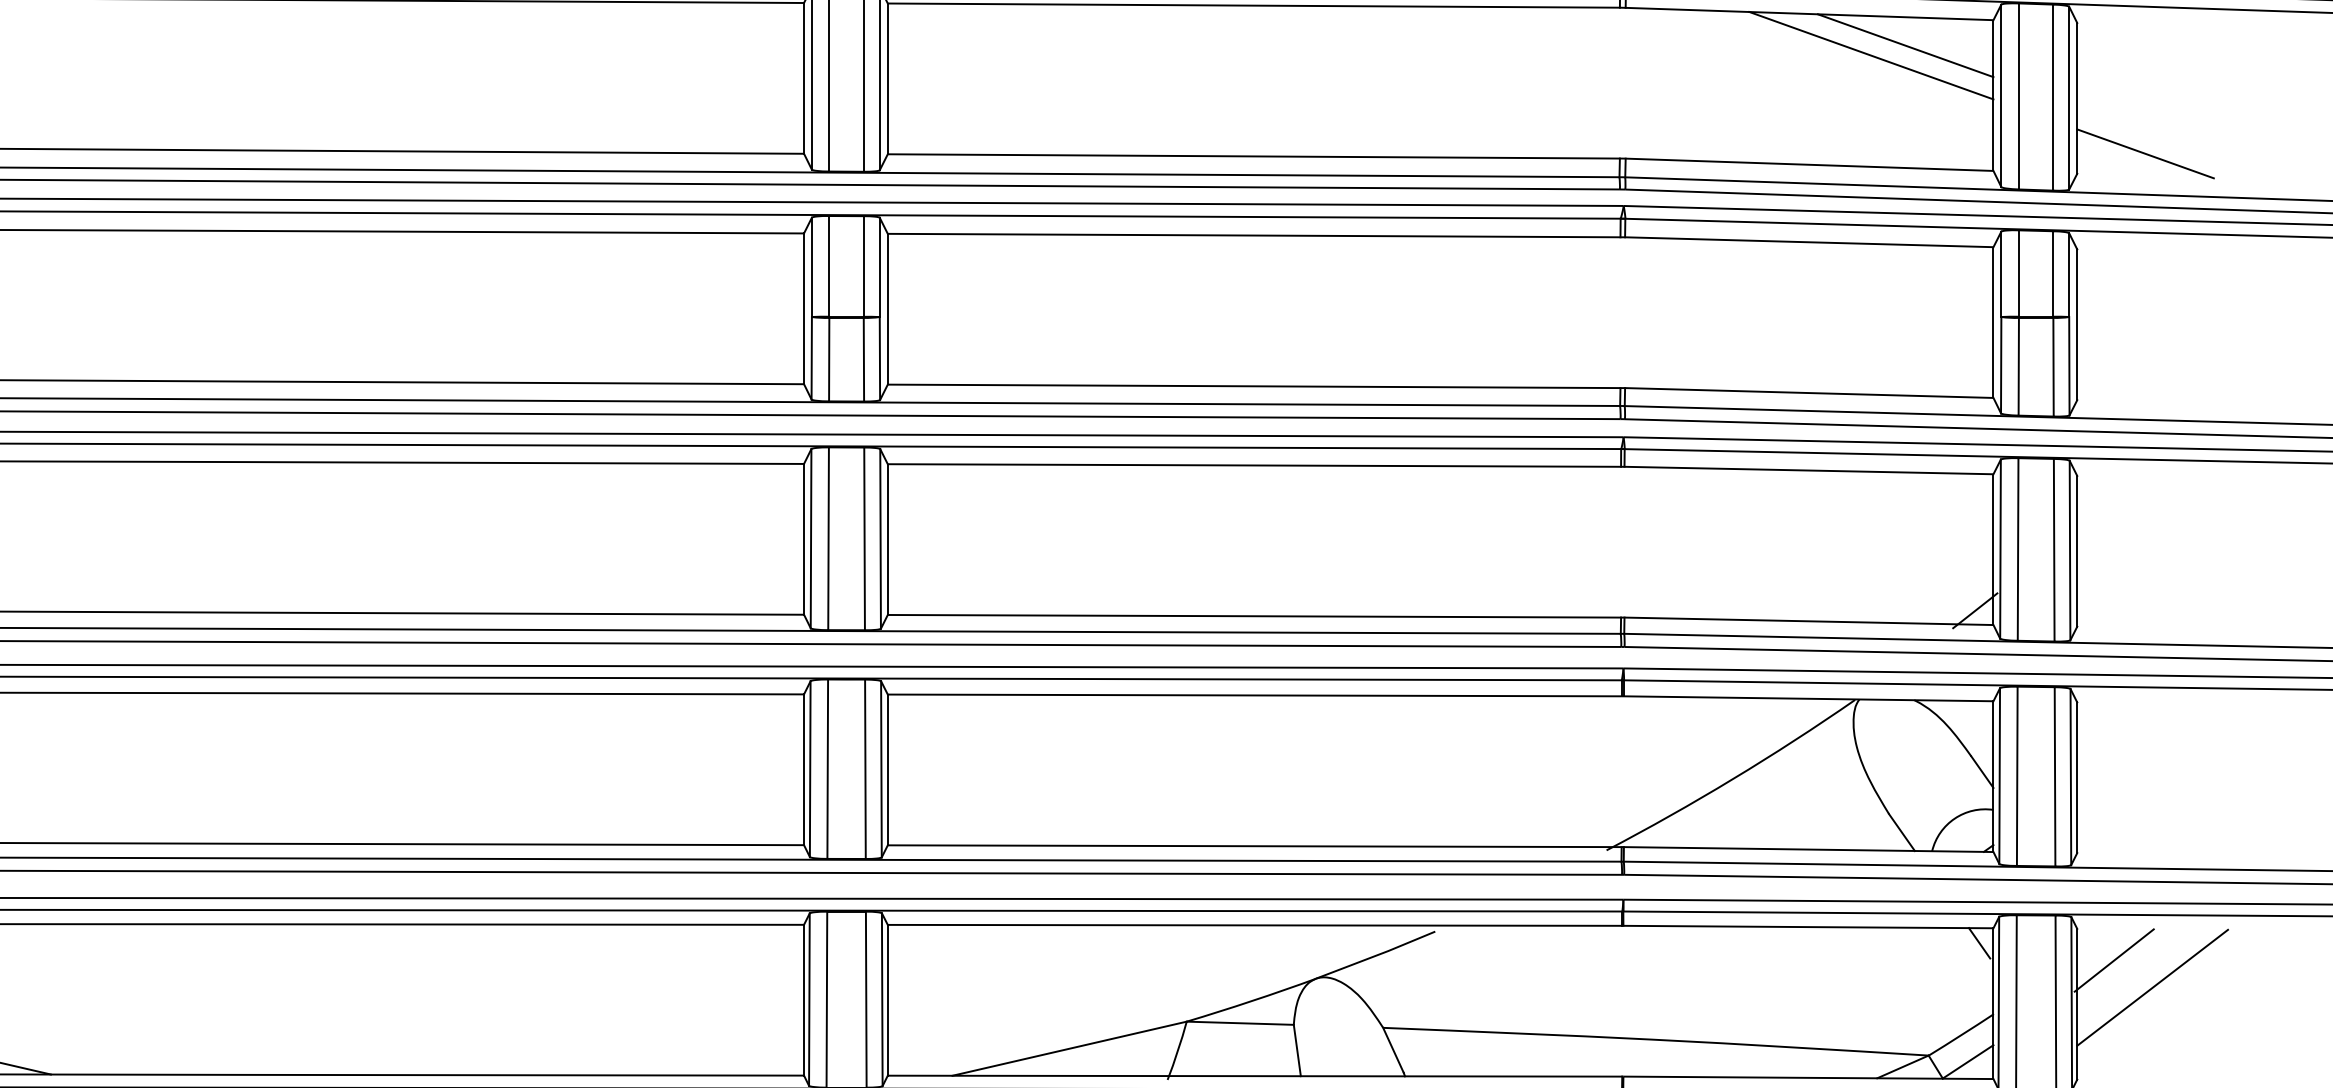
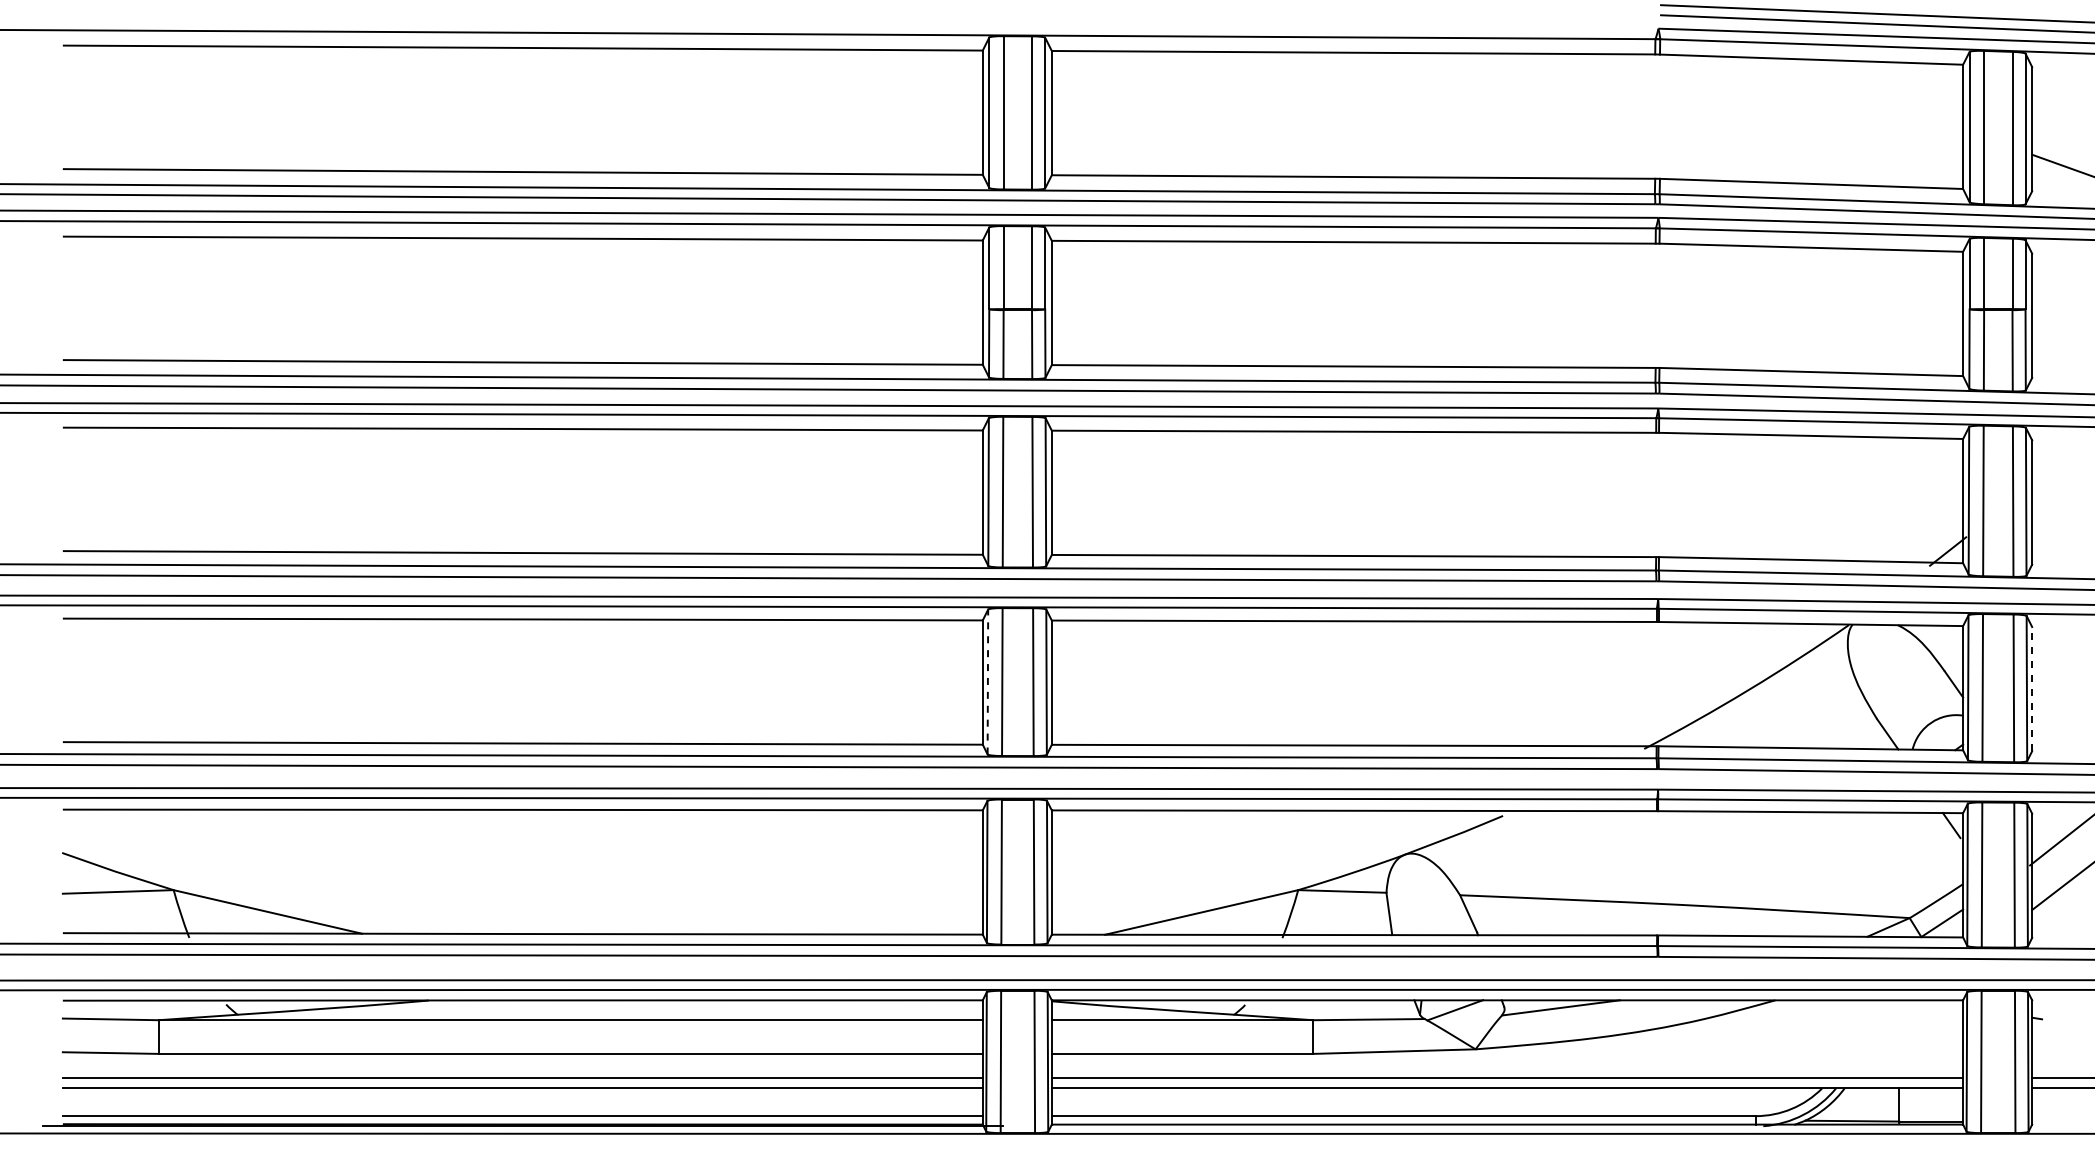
line: (1905, 45) -> (1890, 85), removed
line: (1871, 55) -> (1862, 93), removed
line: (809, 768) -> (987, 681), solid -> dashed
line: (2077, 777) -> (2032, 688), solid -> dashed

